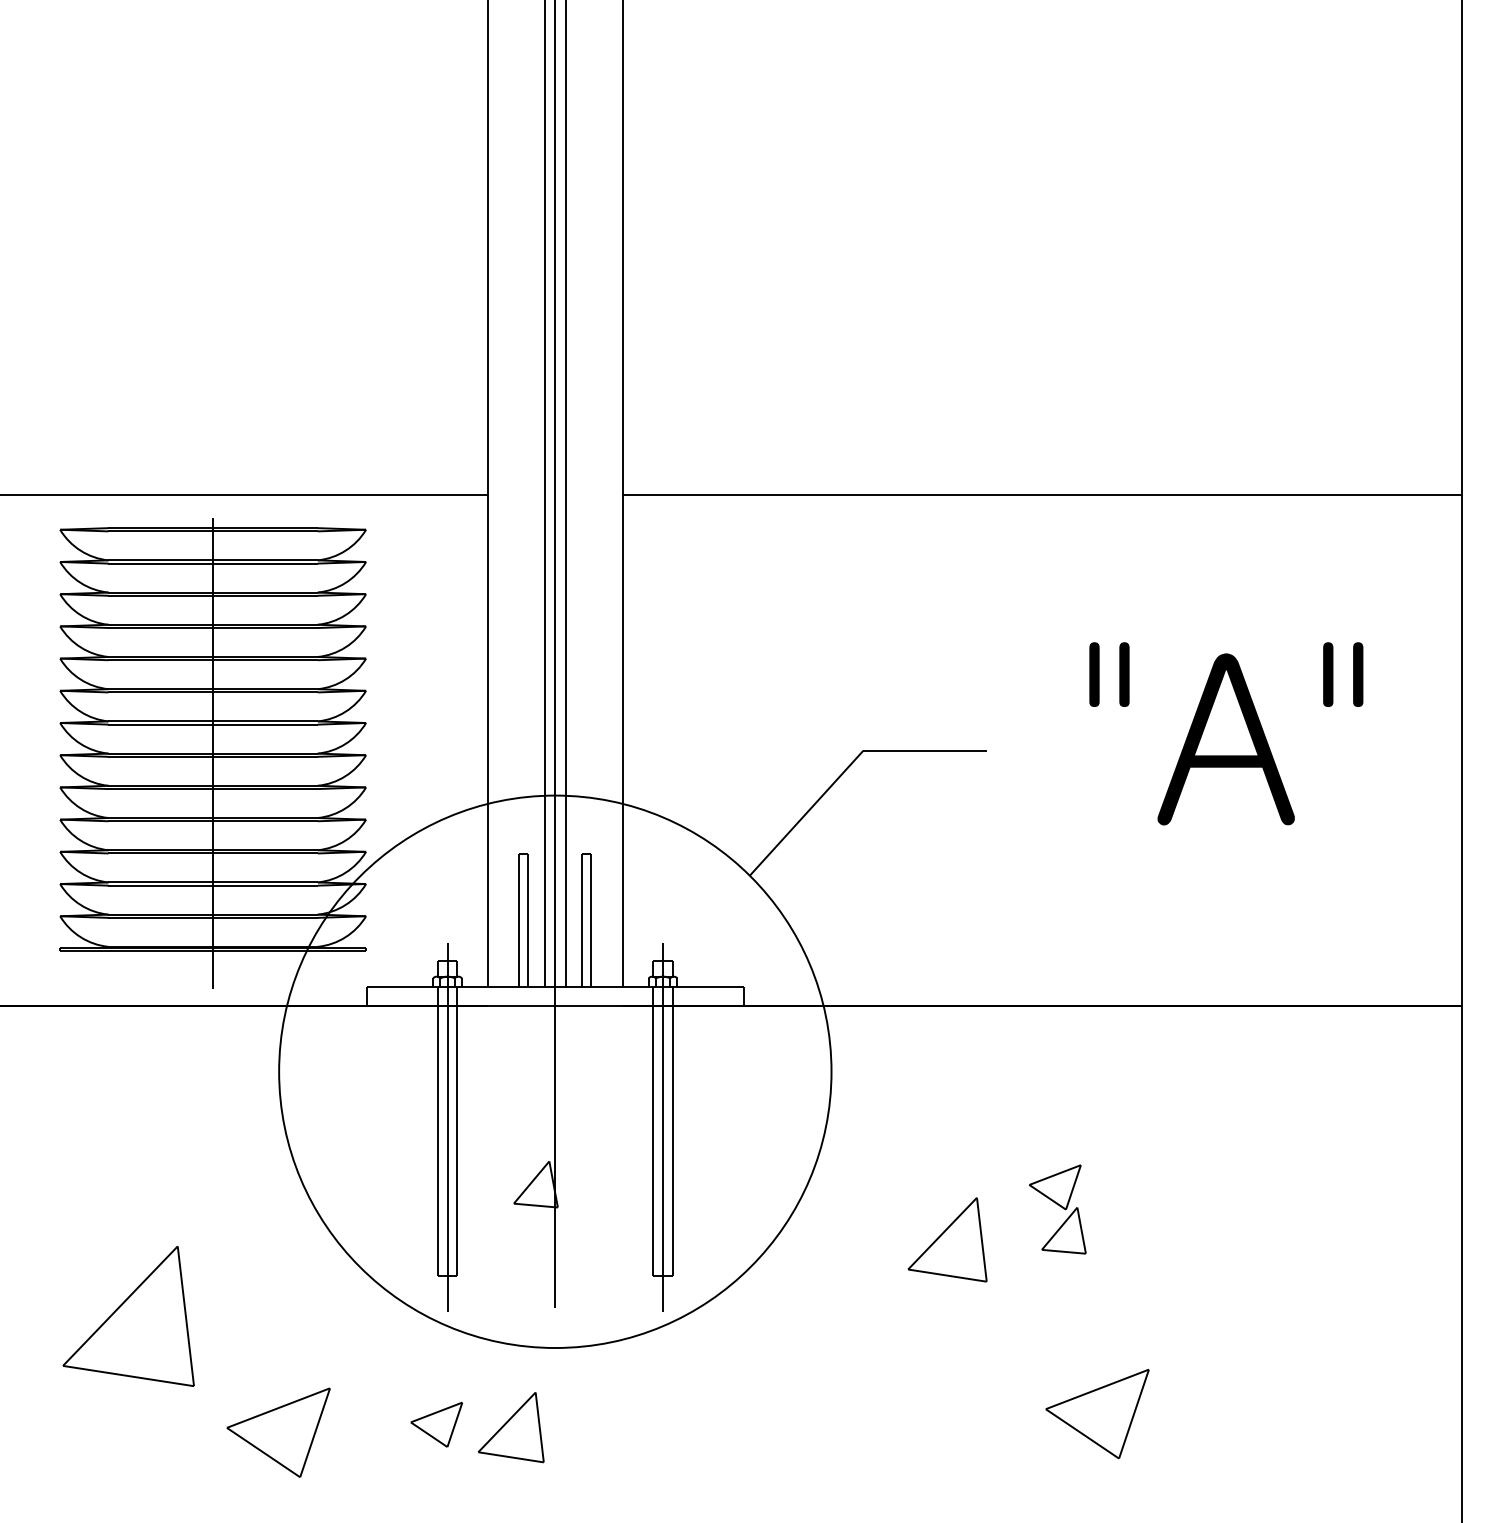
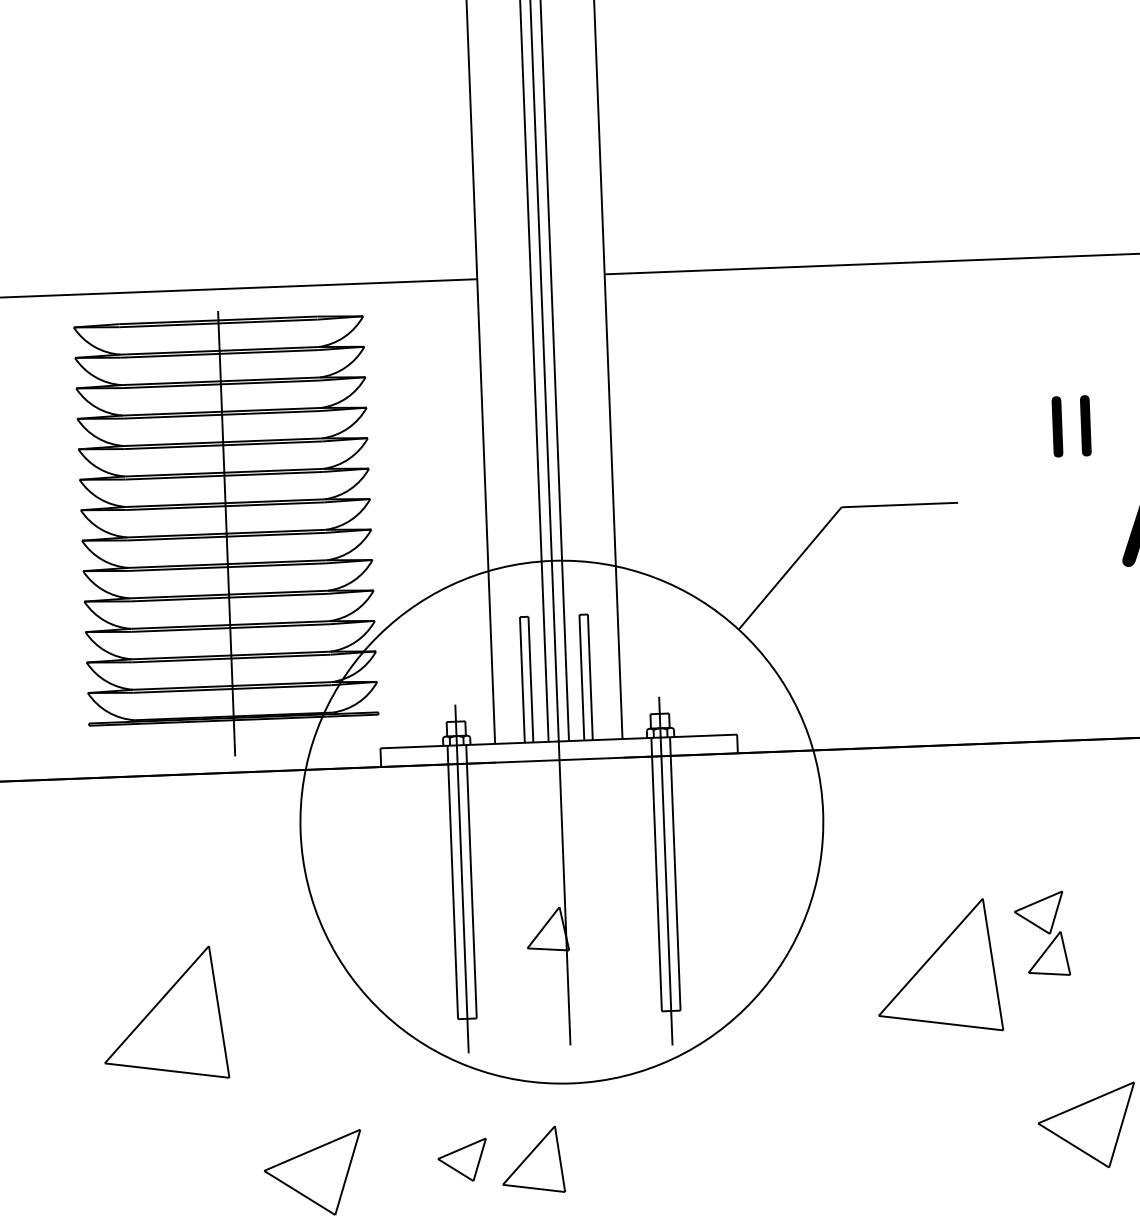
part: (947, 1239) -> (938, 966), size x1.67
part: (128, 1316) -> (164, 1014), moved

